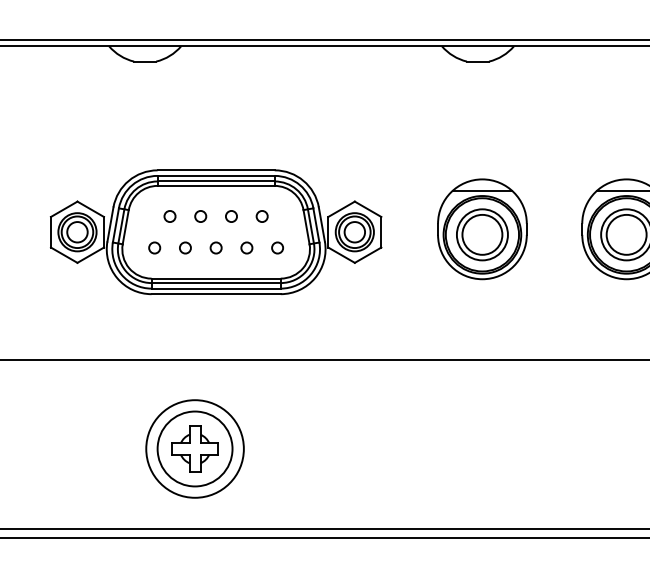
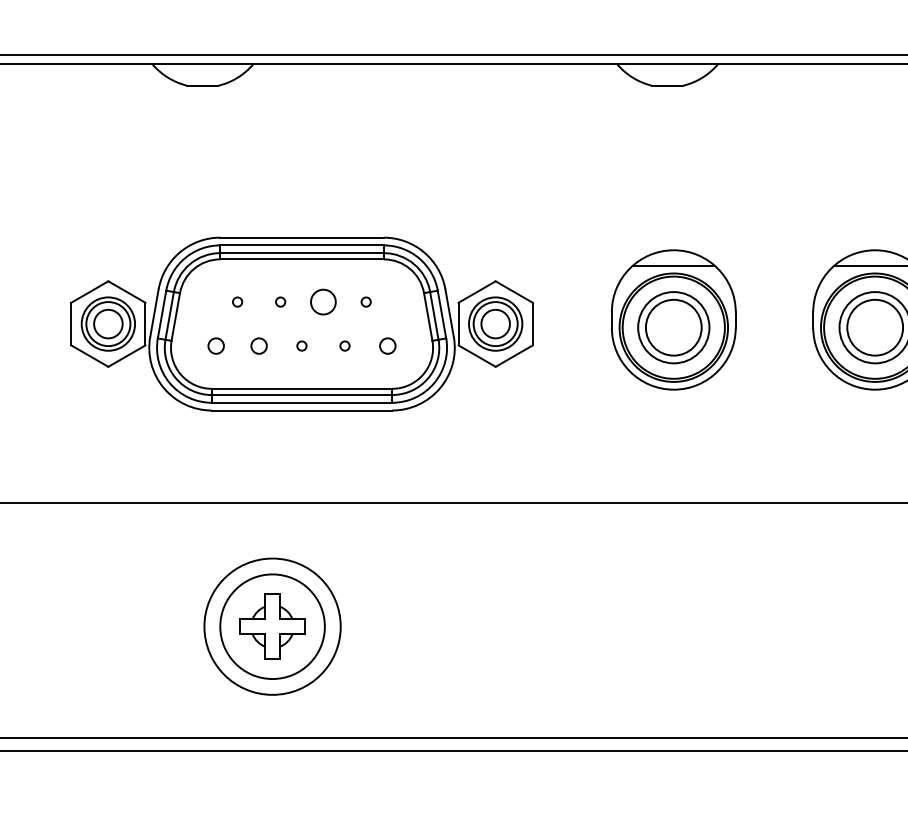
circle: (169, 216) -> (236, 302), size x0.6
circle: (200, 216) -> (280, 302), size x0.6
circle: (231, 216) -> (323, 302), size x1.6
circle: (261, 216) -> (365, 302), size x0.6
circle: (215, 247) -> (301, 345), size x0.6
circle: (246, 247) -> (344, 345), size x0.6

